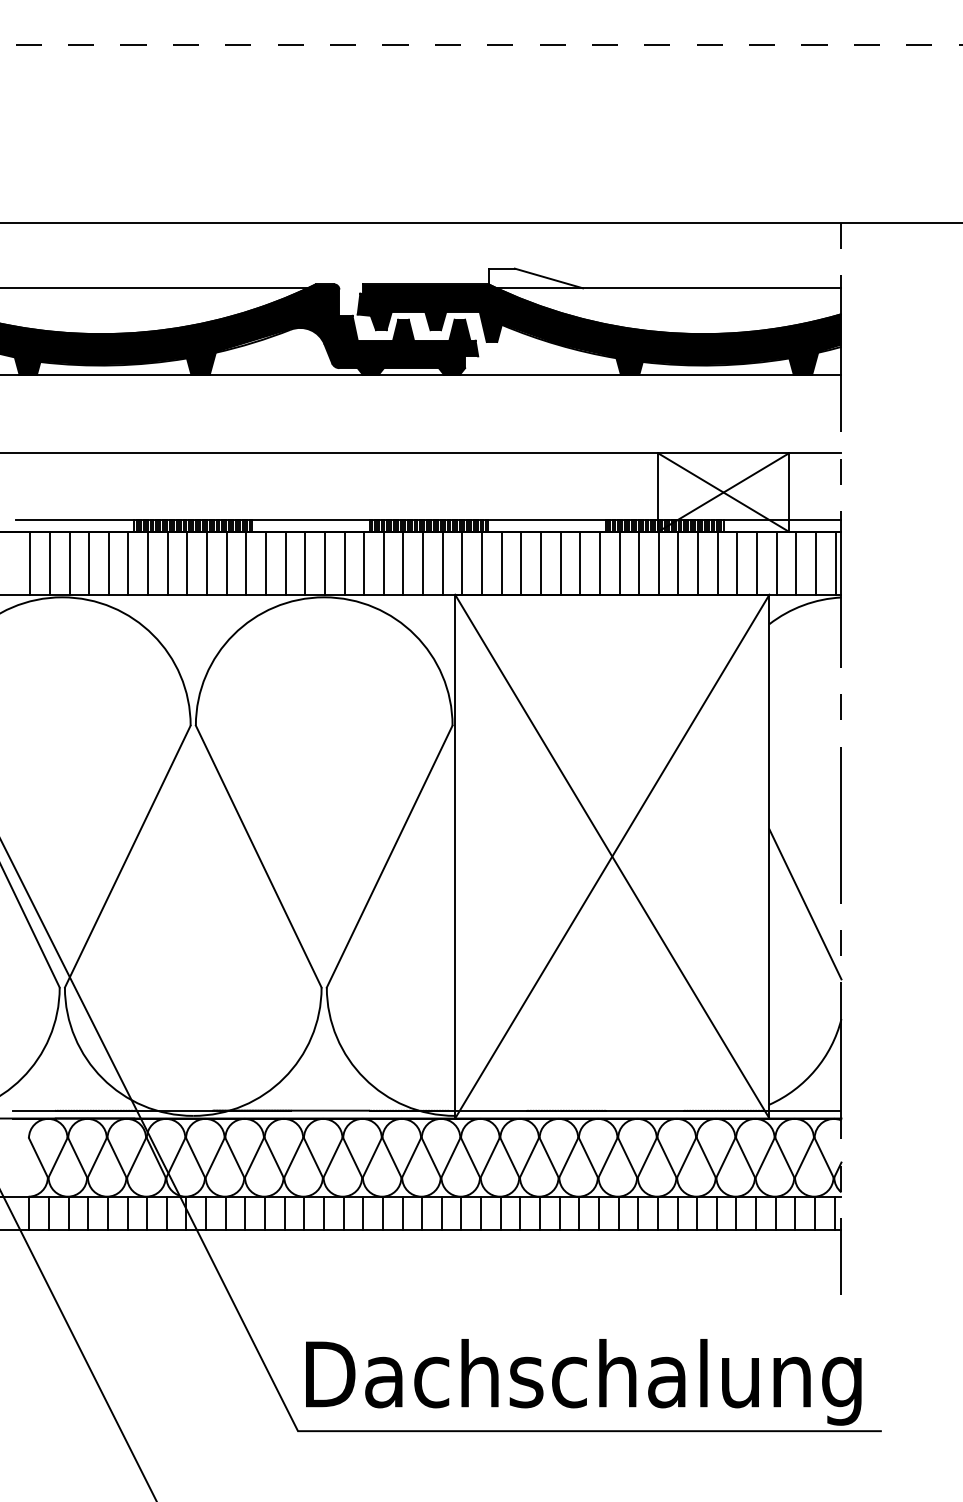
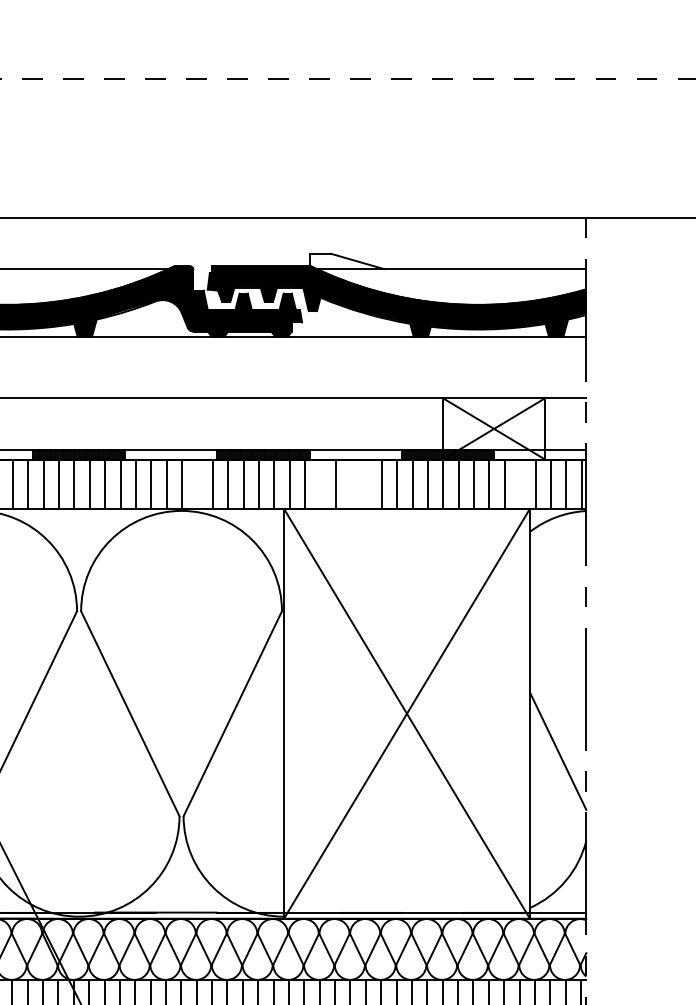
line: (344, 562) -> (197, 483), removed
line: (501, 562) -> (320, 483), removed
line: (540, 562) -> (350, 483), removed
line: (560, 562) -> (366, 483), removed
line: (757, 562) -> (520, 483), removed

